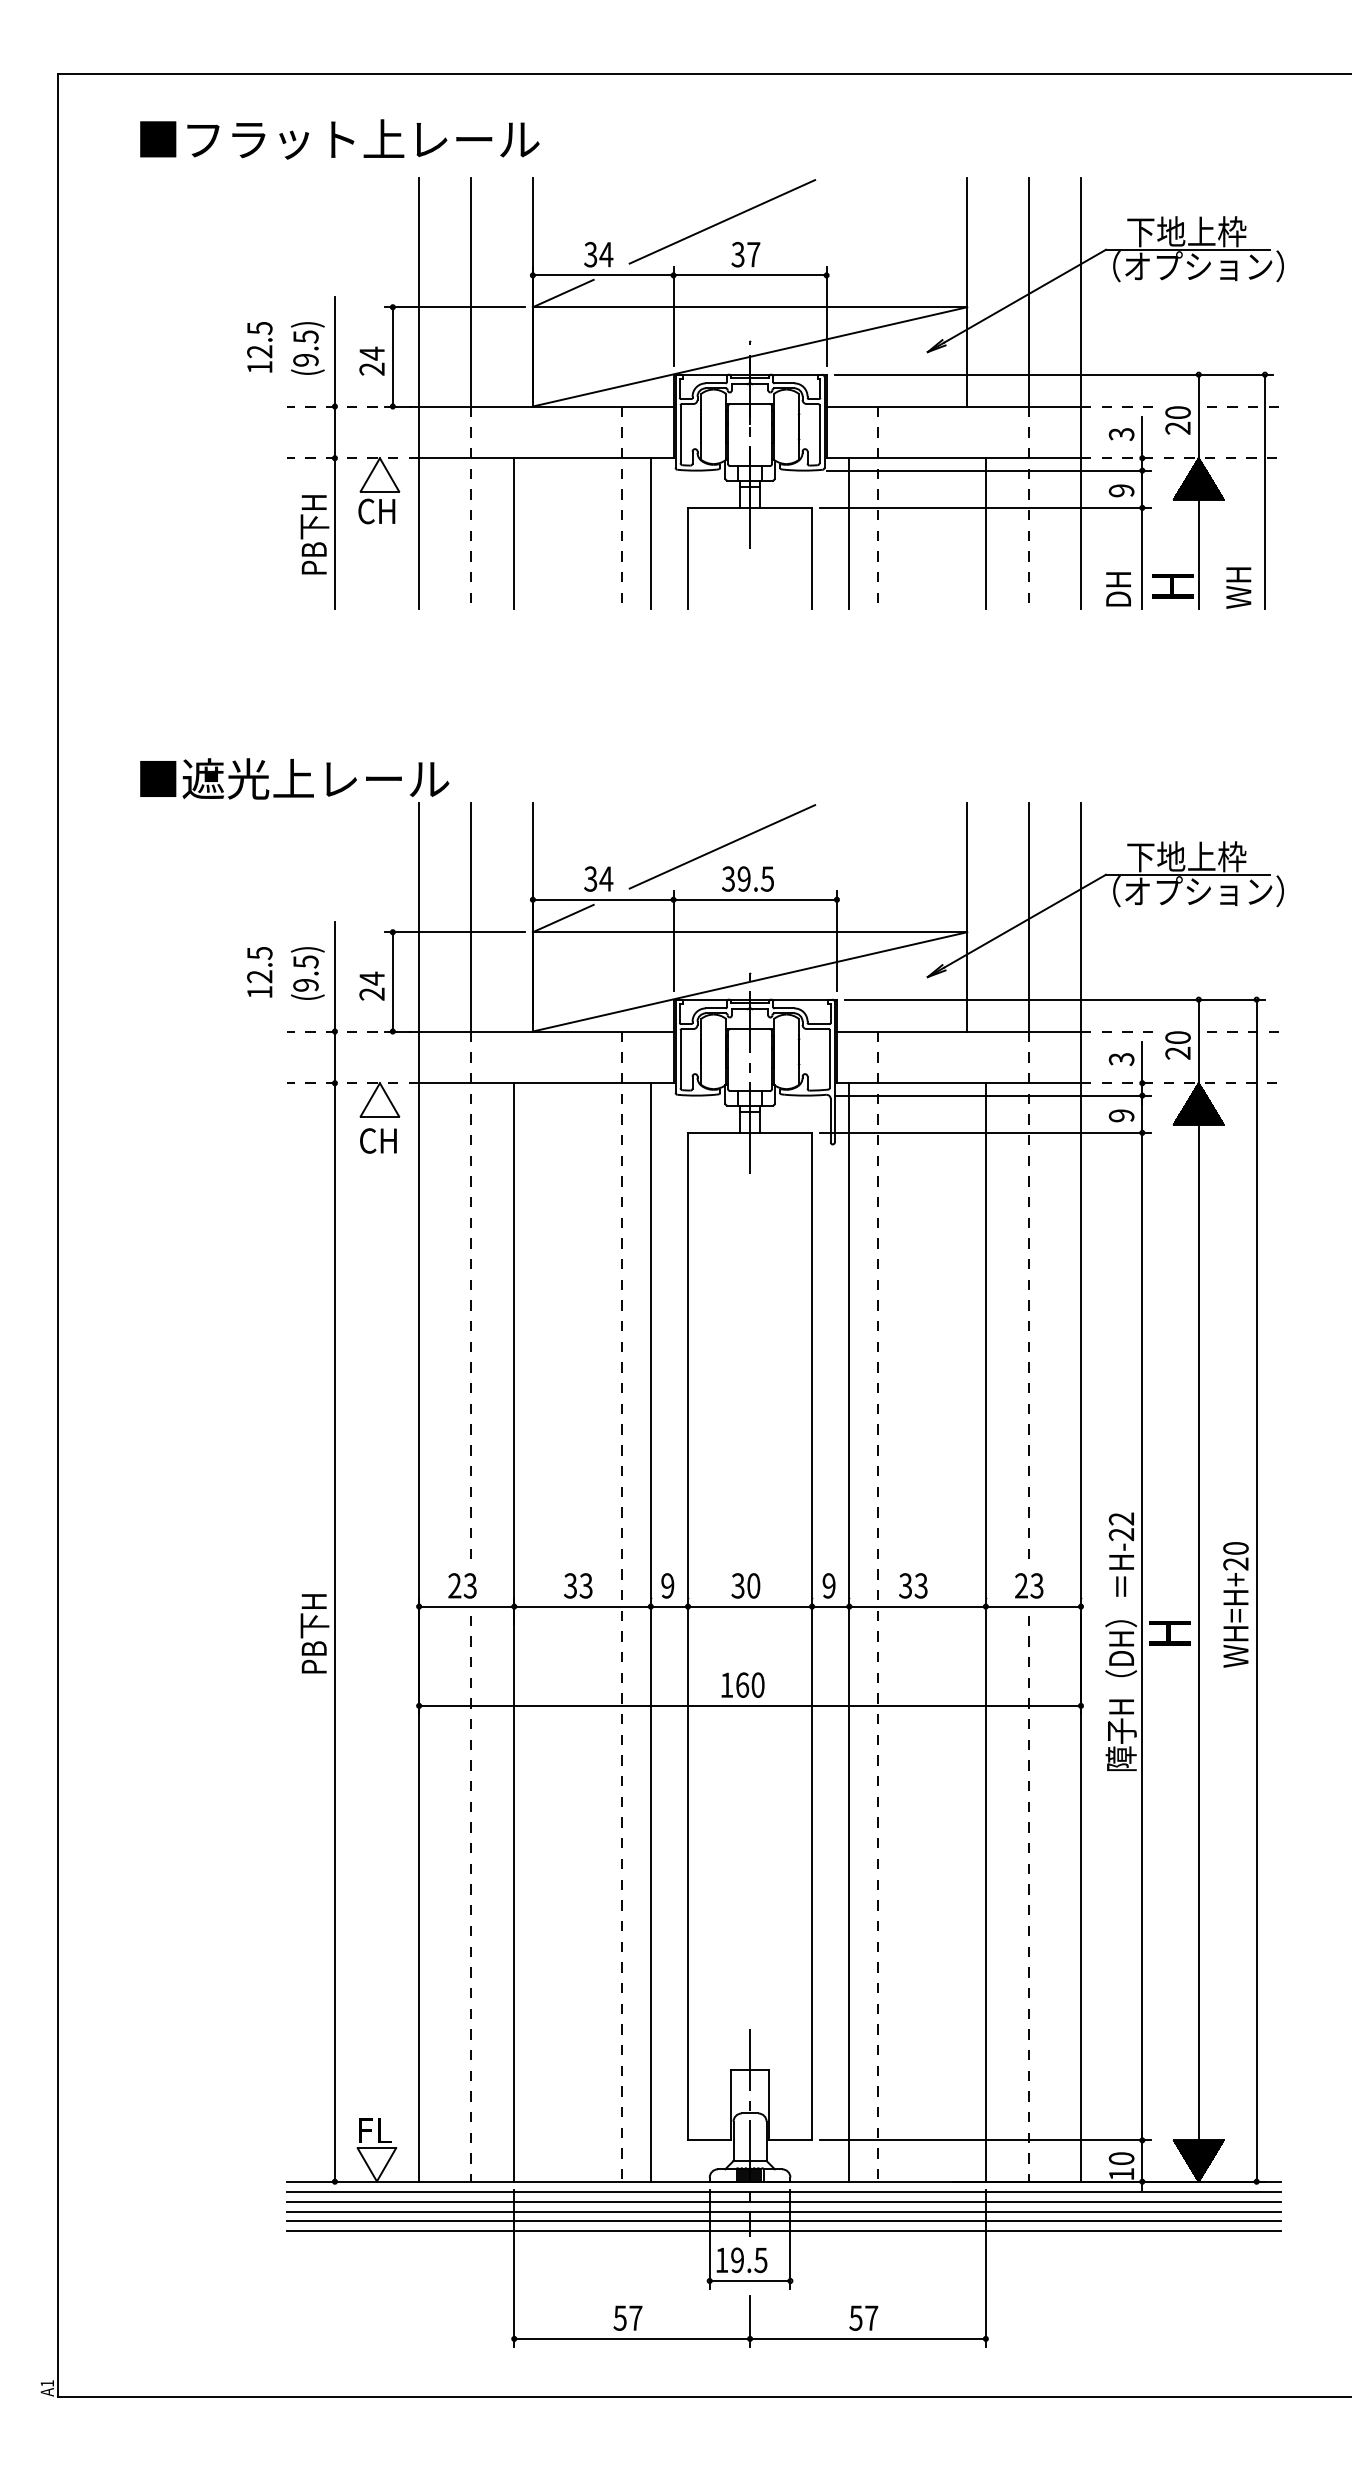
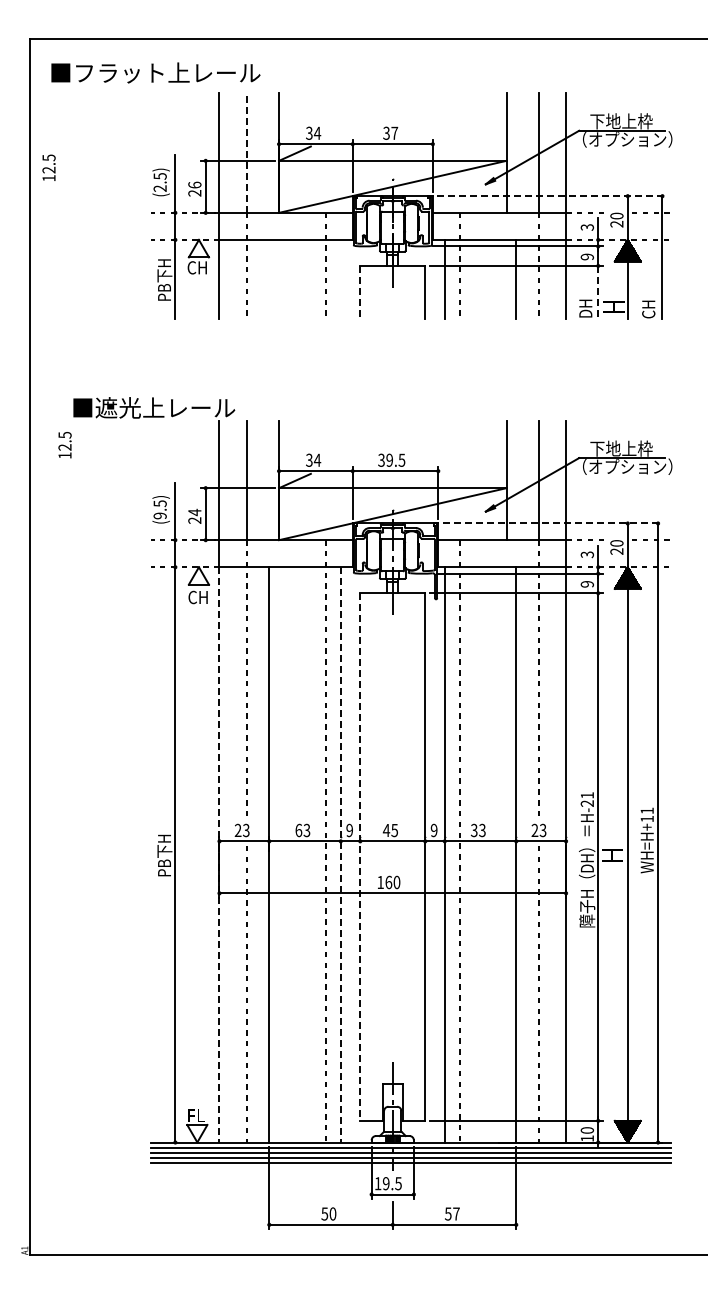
text: (338, 138) -> (155, 72), moved
line: (720, 222) -> (377, 116), removed
line: (470, 293) -> (246, 153), solid -> dashed
text: (258, 346) -> (48, 167), moved
text: (371, 352) -> (194, 184), 24 -> 26
text: (306, 359) -> (160, 188), (9.5) -> (2.5)
line: (1053, 375) -> (551, 196), solid -> dashed
line: (514, 531) -> (269, 278), removed
line: (650, 531) -> (340, 278), removed
line: (688, 558) -> (360, 292), solid -> dashed
line: (1142, 558) -> (598, 292), solid -> dashed
text: (1238, 587) -> (648, 307), WH -> CH
line: (720, 846) -> (377, 443), removed
text: (258, 972) -> (64, 445), moved
line: (1055, 999) -> (552, 523), solid -> dashed
text: (1119, 1519) -> (586, 795), H-22 -> H-21
text: (1234, 1555) -> (646, 814), WH=H+20 -> WH=H+11
text: (570, 1585) -> (298, 830), 33 -> 63
text: (745, 1585) -> (390, 830), 30 -> 45
line: (419, 1631) -> (219, 854), solid -> dashed
line: (650, 1631) -> (340, 854), solid -> dashed
line: (688, 1637) -> (360, 857), solid -> dashed
line: (783, 2231) -> (410, 1168), removed
text: (634, 2317) -> (332, 1213), 57 -> 50

